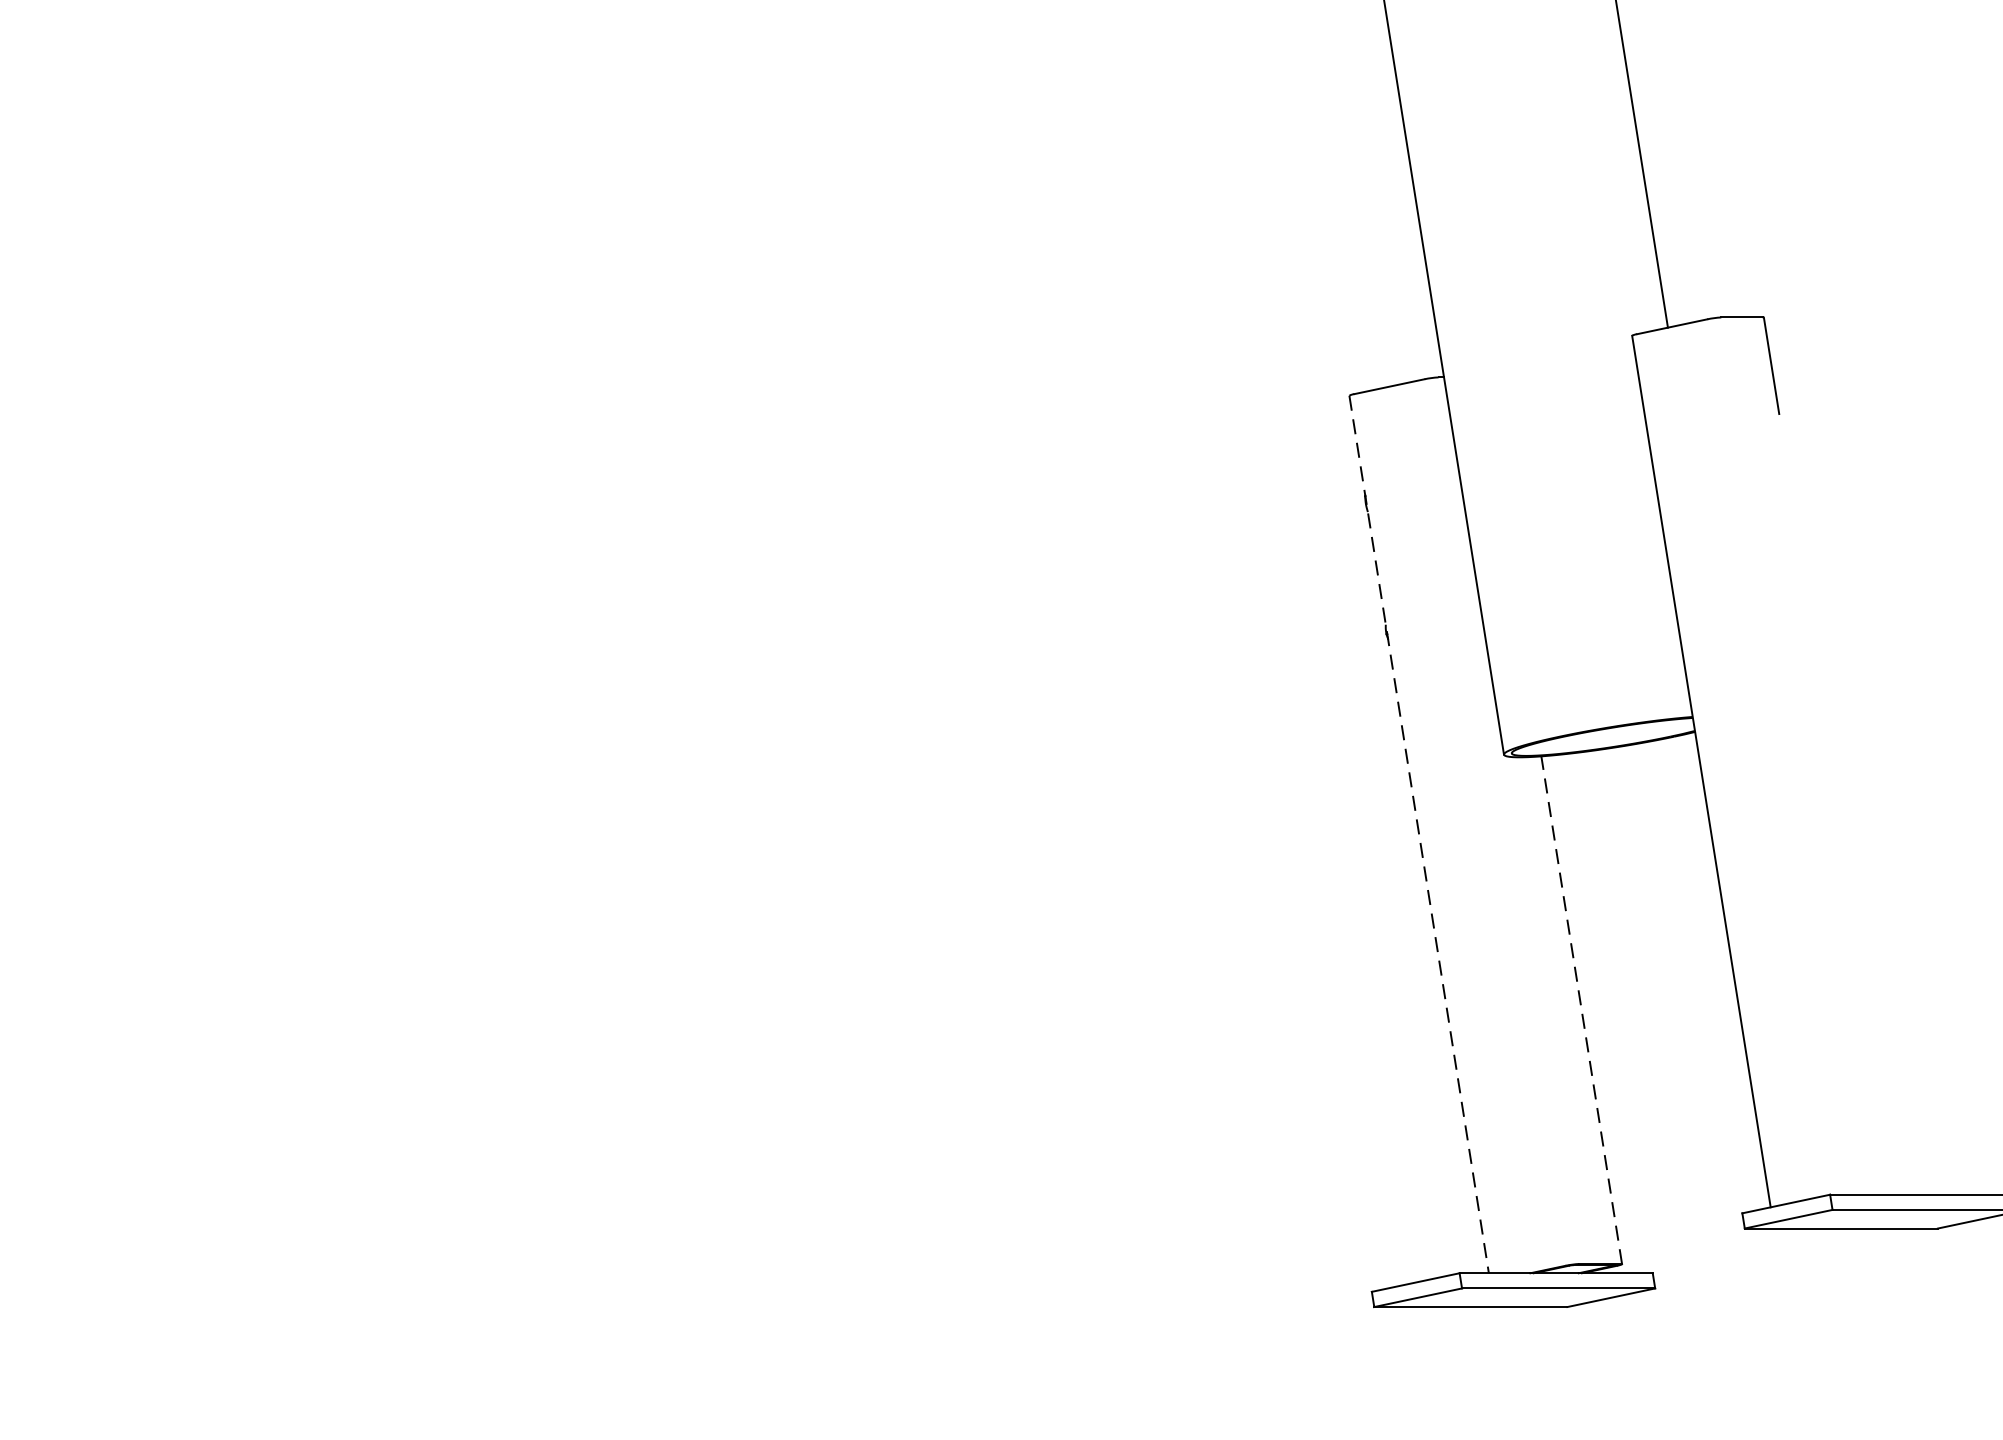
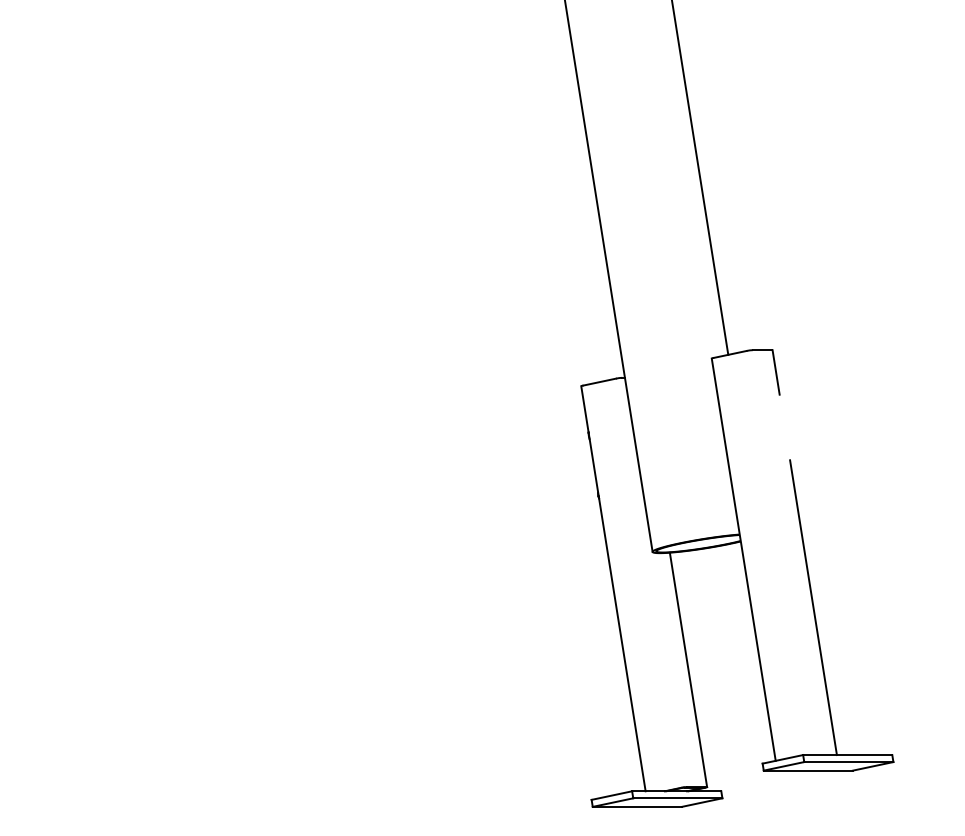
line: (1419, 836) -> (613, 589), dashed -> solid
line: (1852, 875) -> (813, 607), added
line: (1581, 1009) -> (688, 669), dashed -> solid

